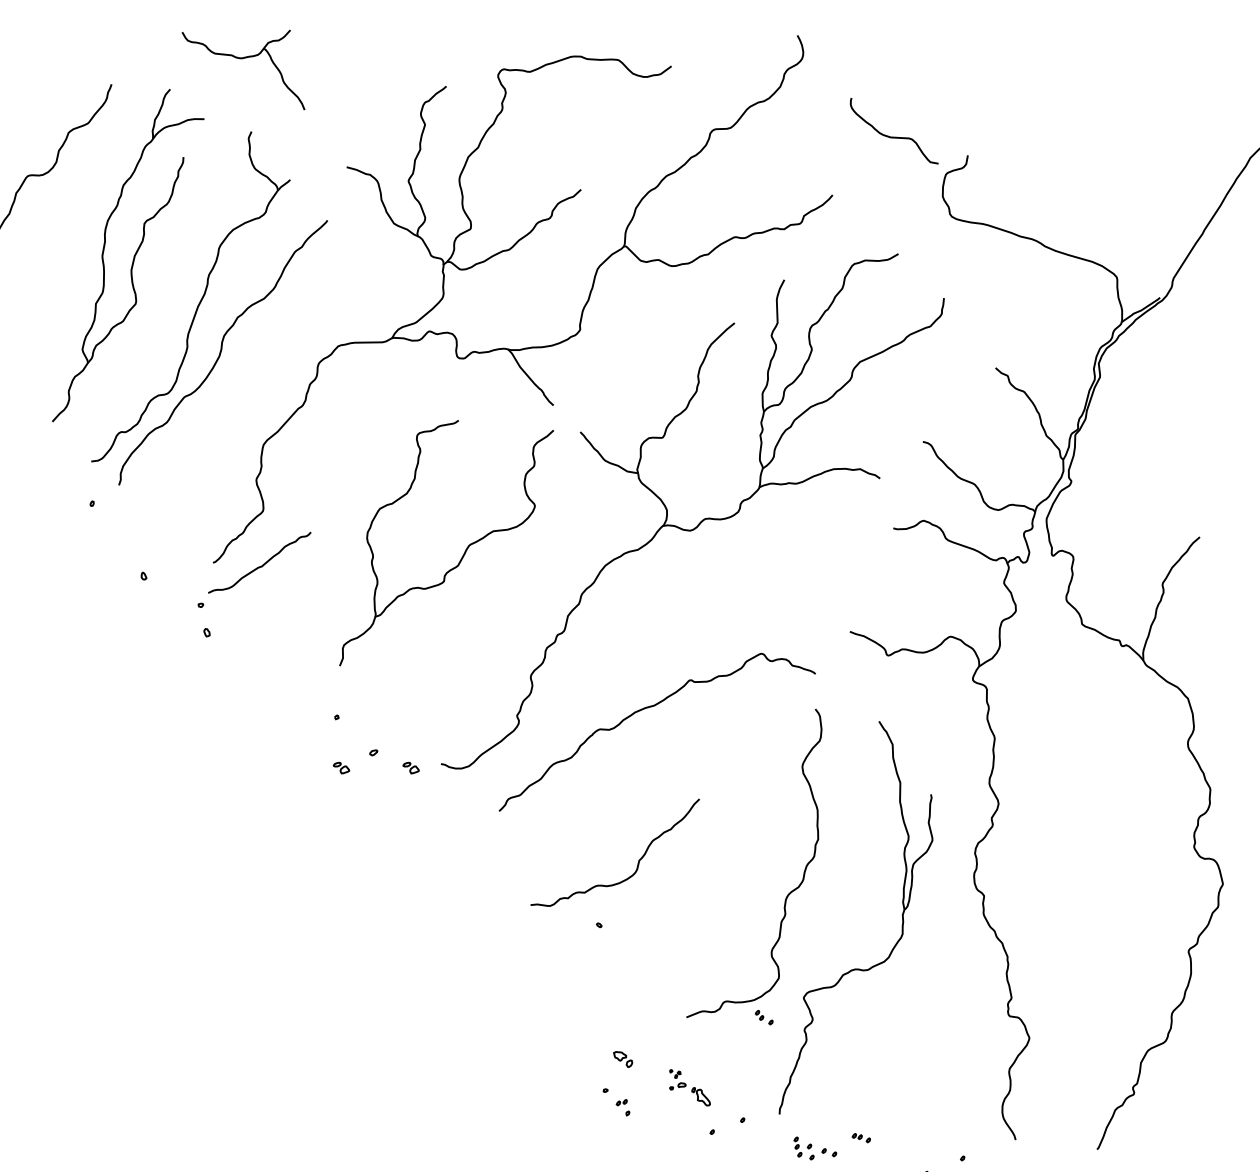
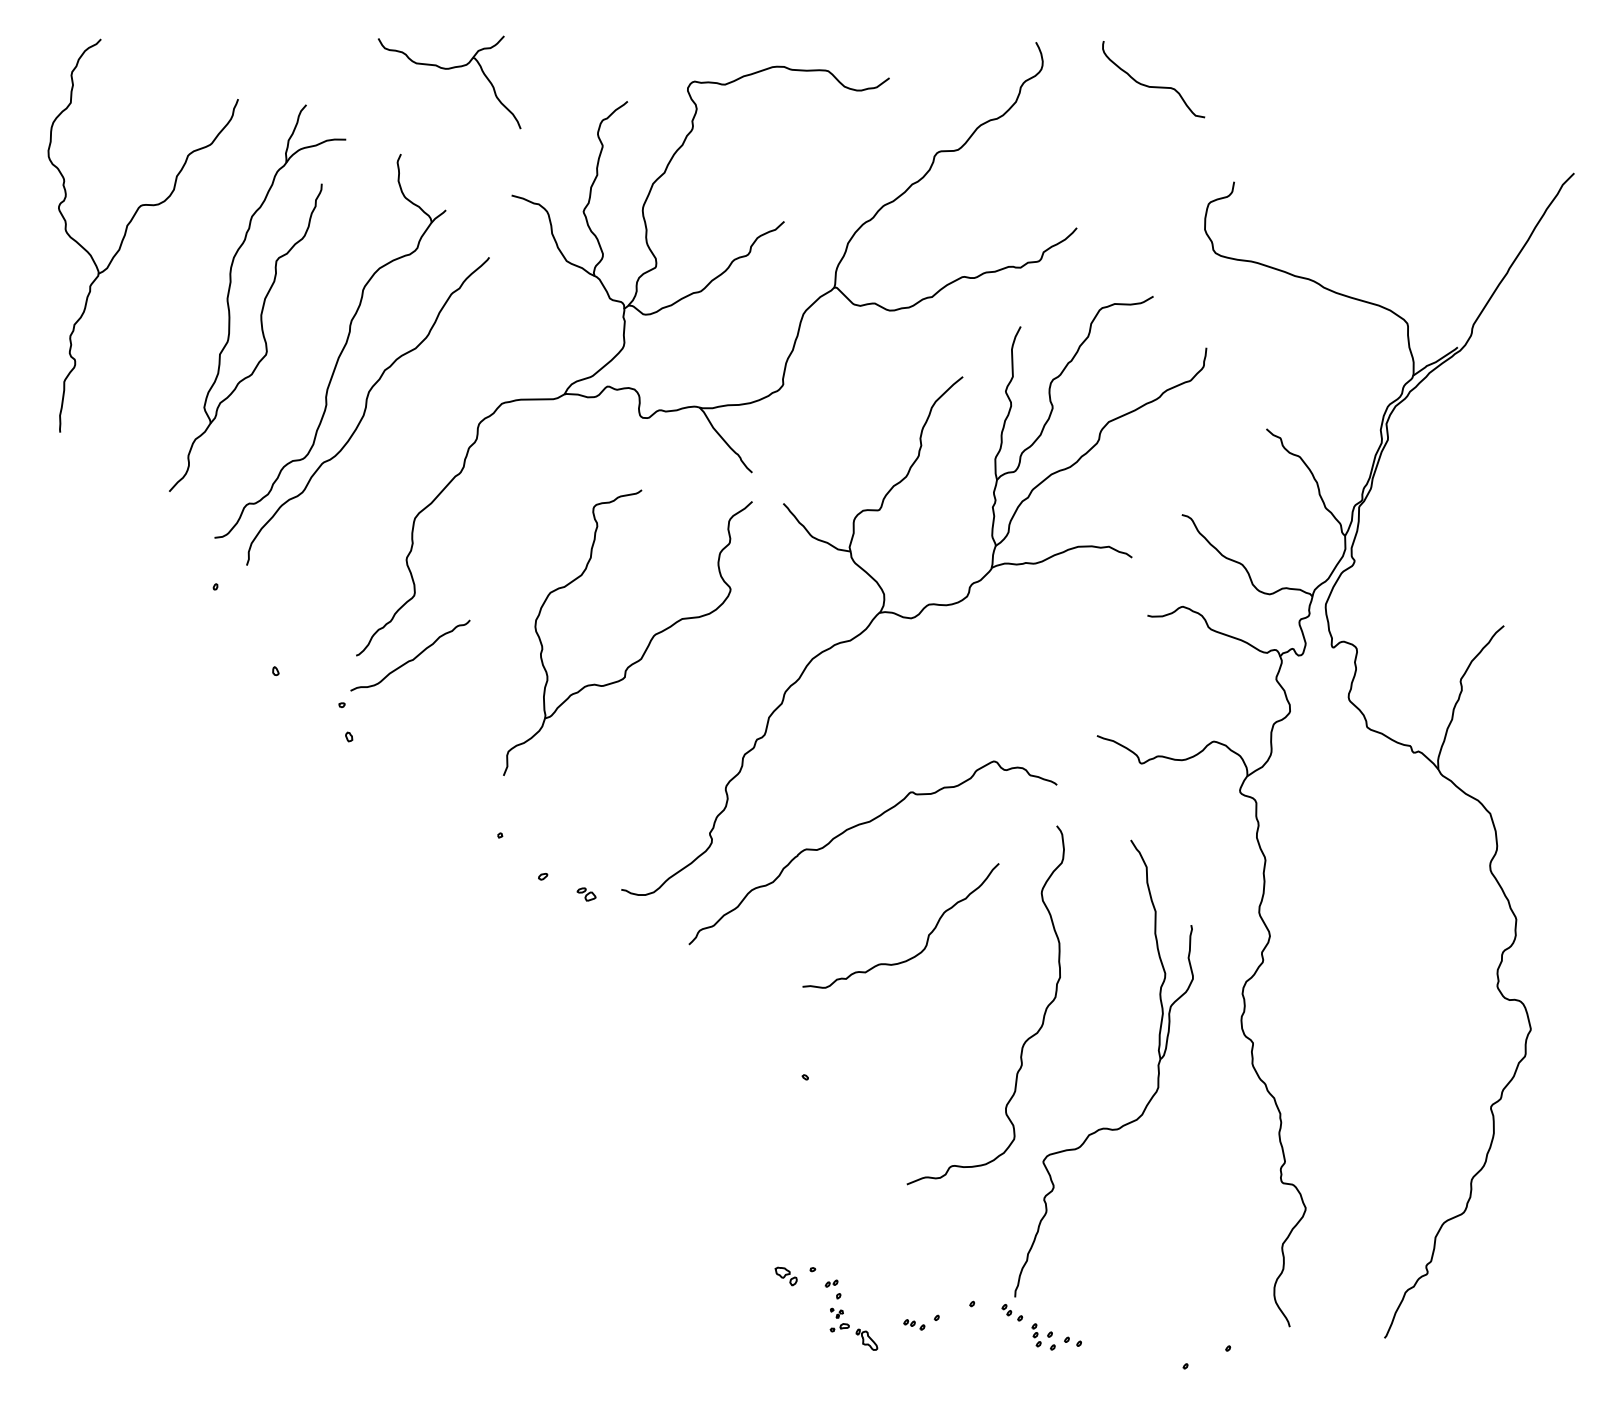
part: (243, 58) -> (449, 69), moved
curve: (894, 137) -> (1153, 86), moved
part: (341, 768) -> (505, 894), removed
curve: (638, 861) -> (927, 936), moved
part: (764, 1017) -> (1012, 1312), moved
part: (622, 1059) -> (785, 1276), moved
part: (689, 1087) -> (853, 1328), moved
part: (861, 1137) -> (914, 1324), moved

